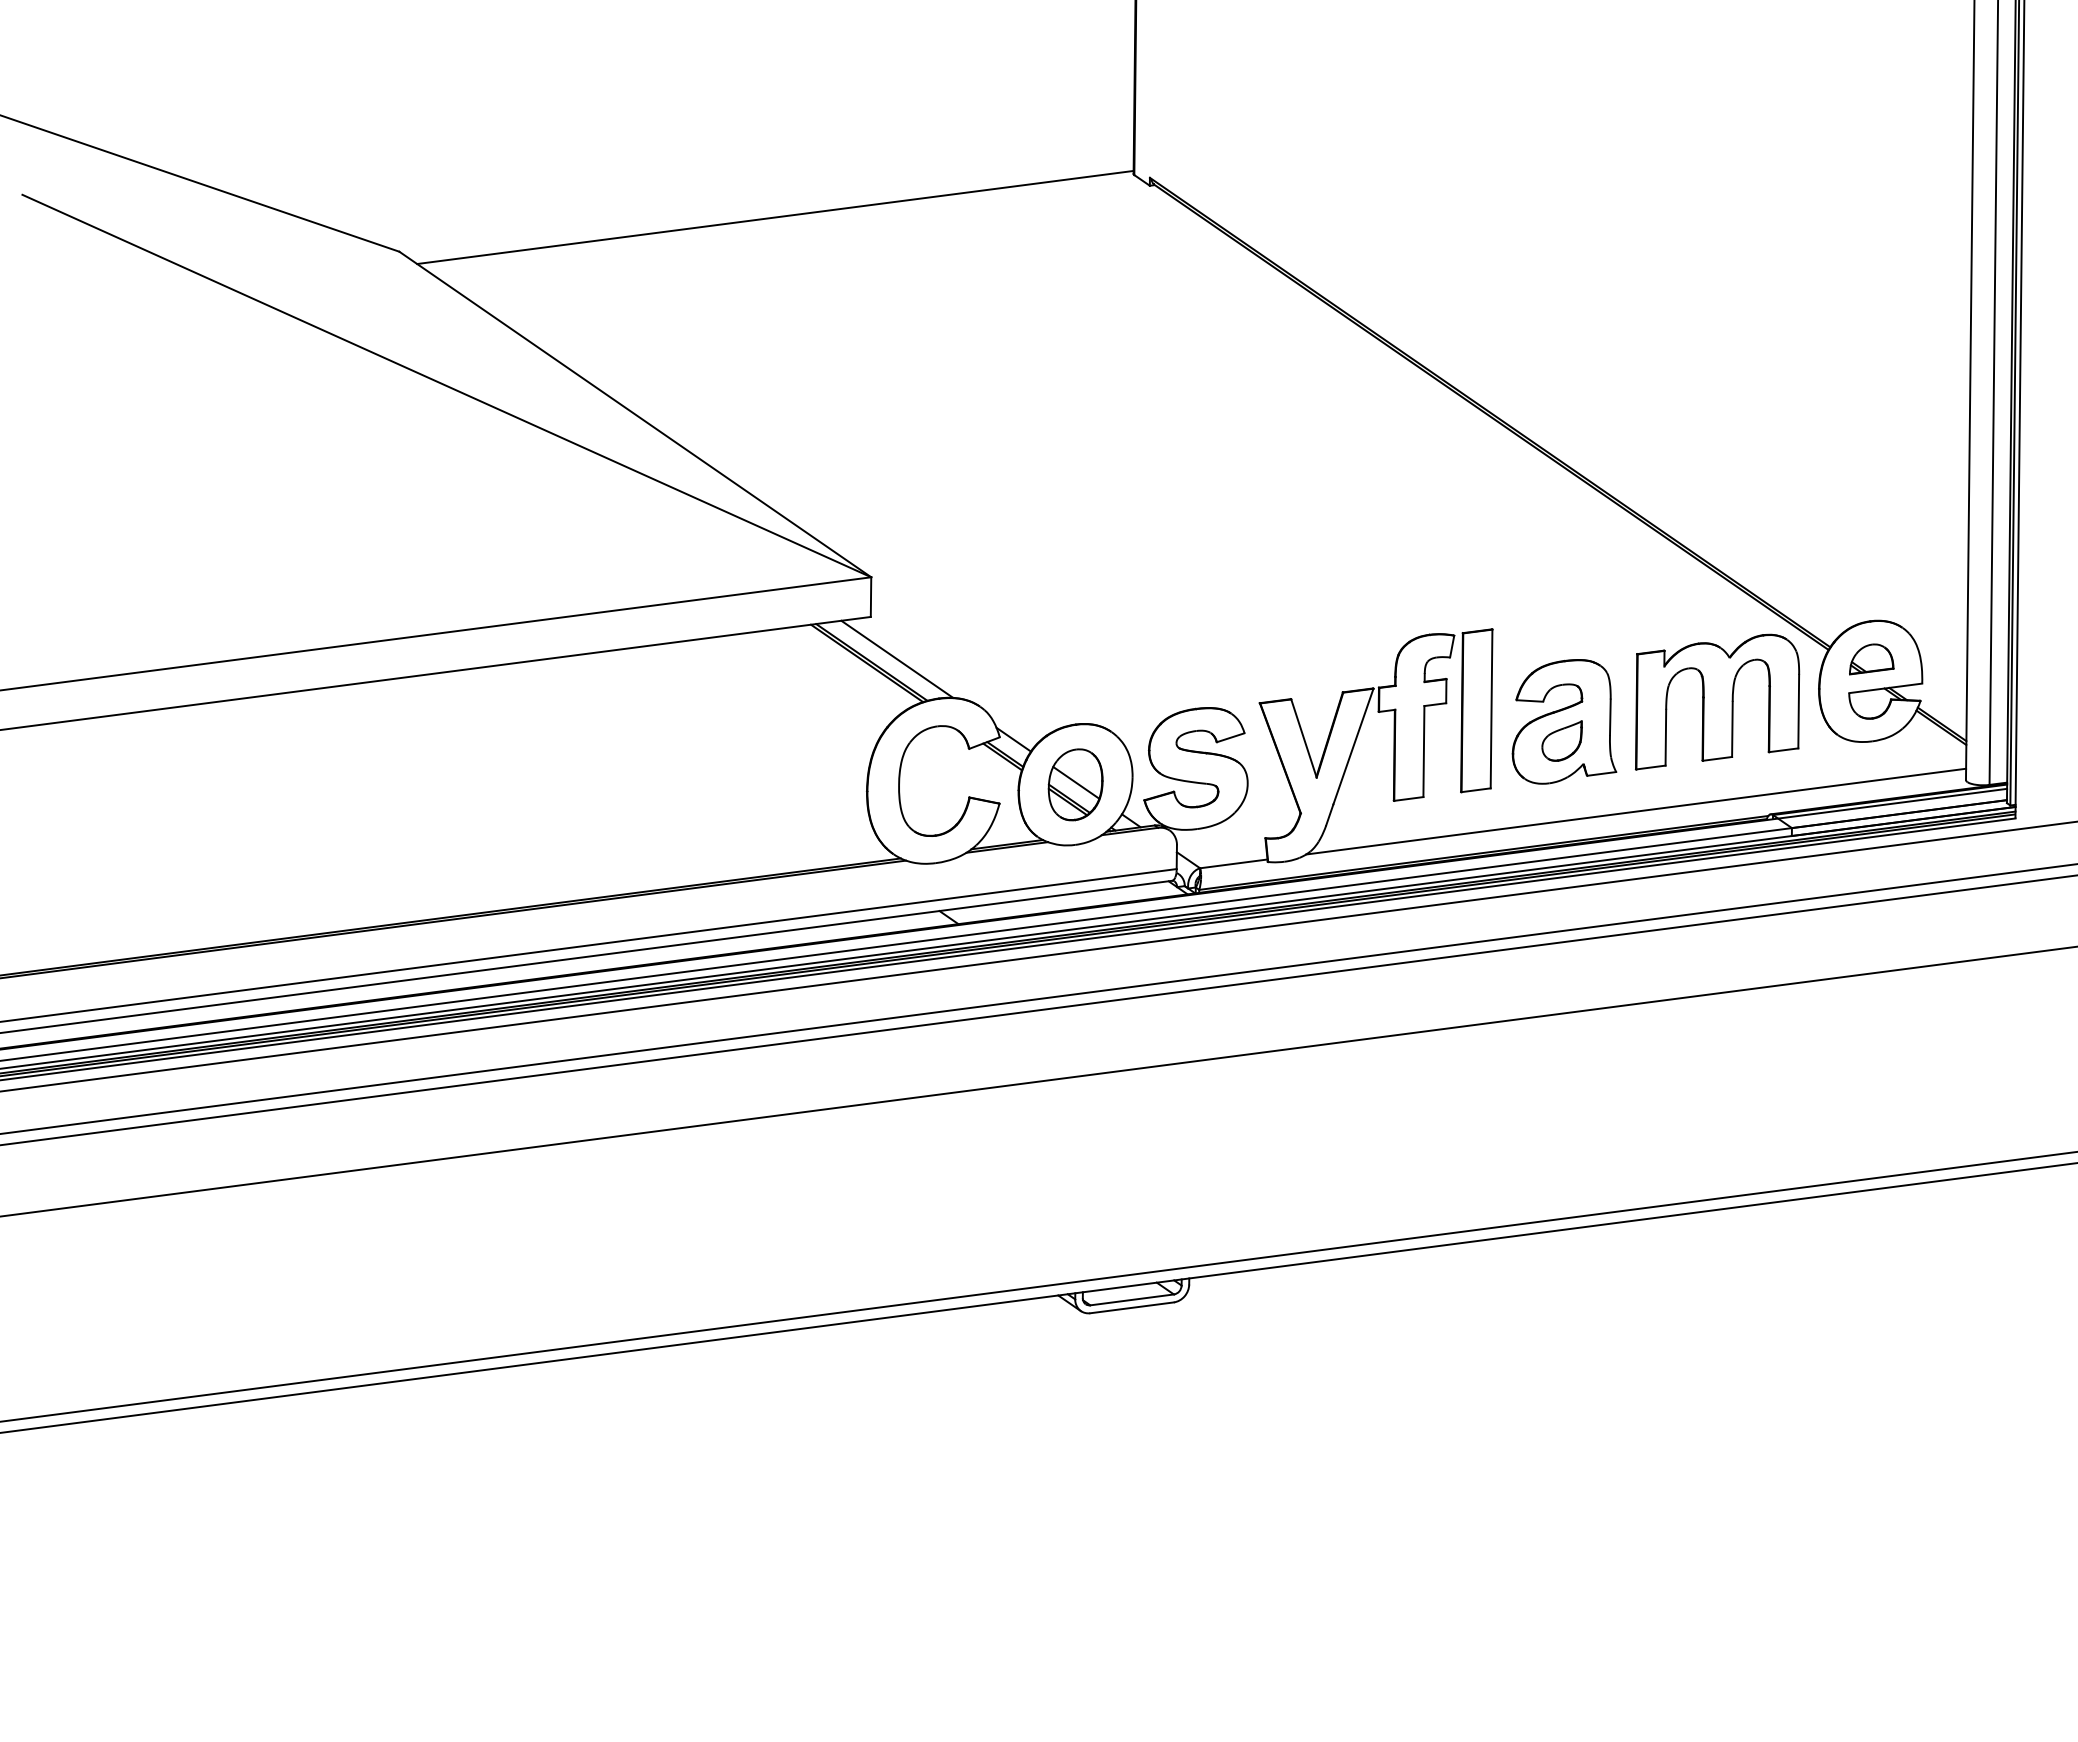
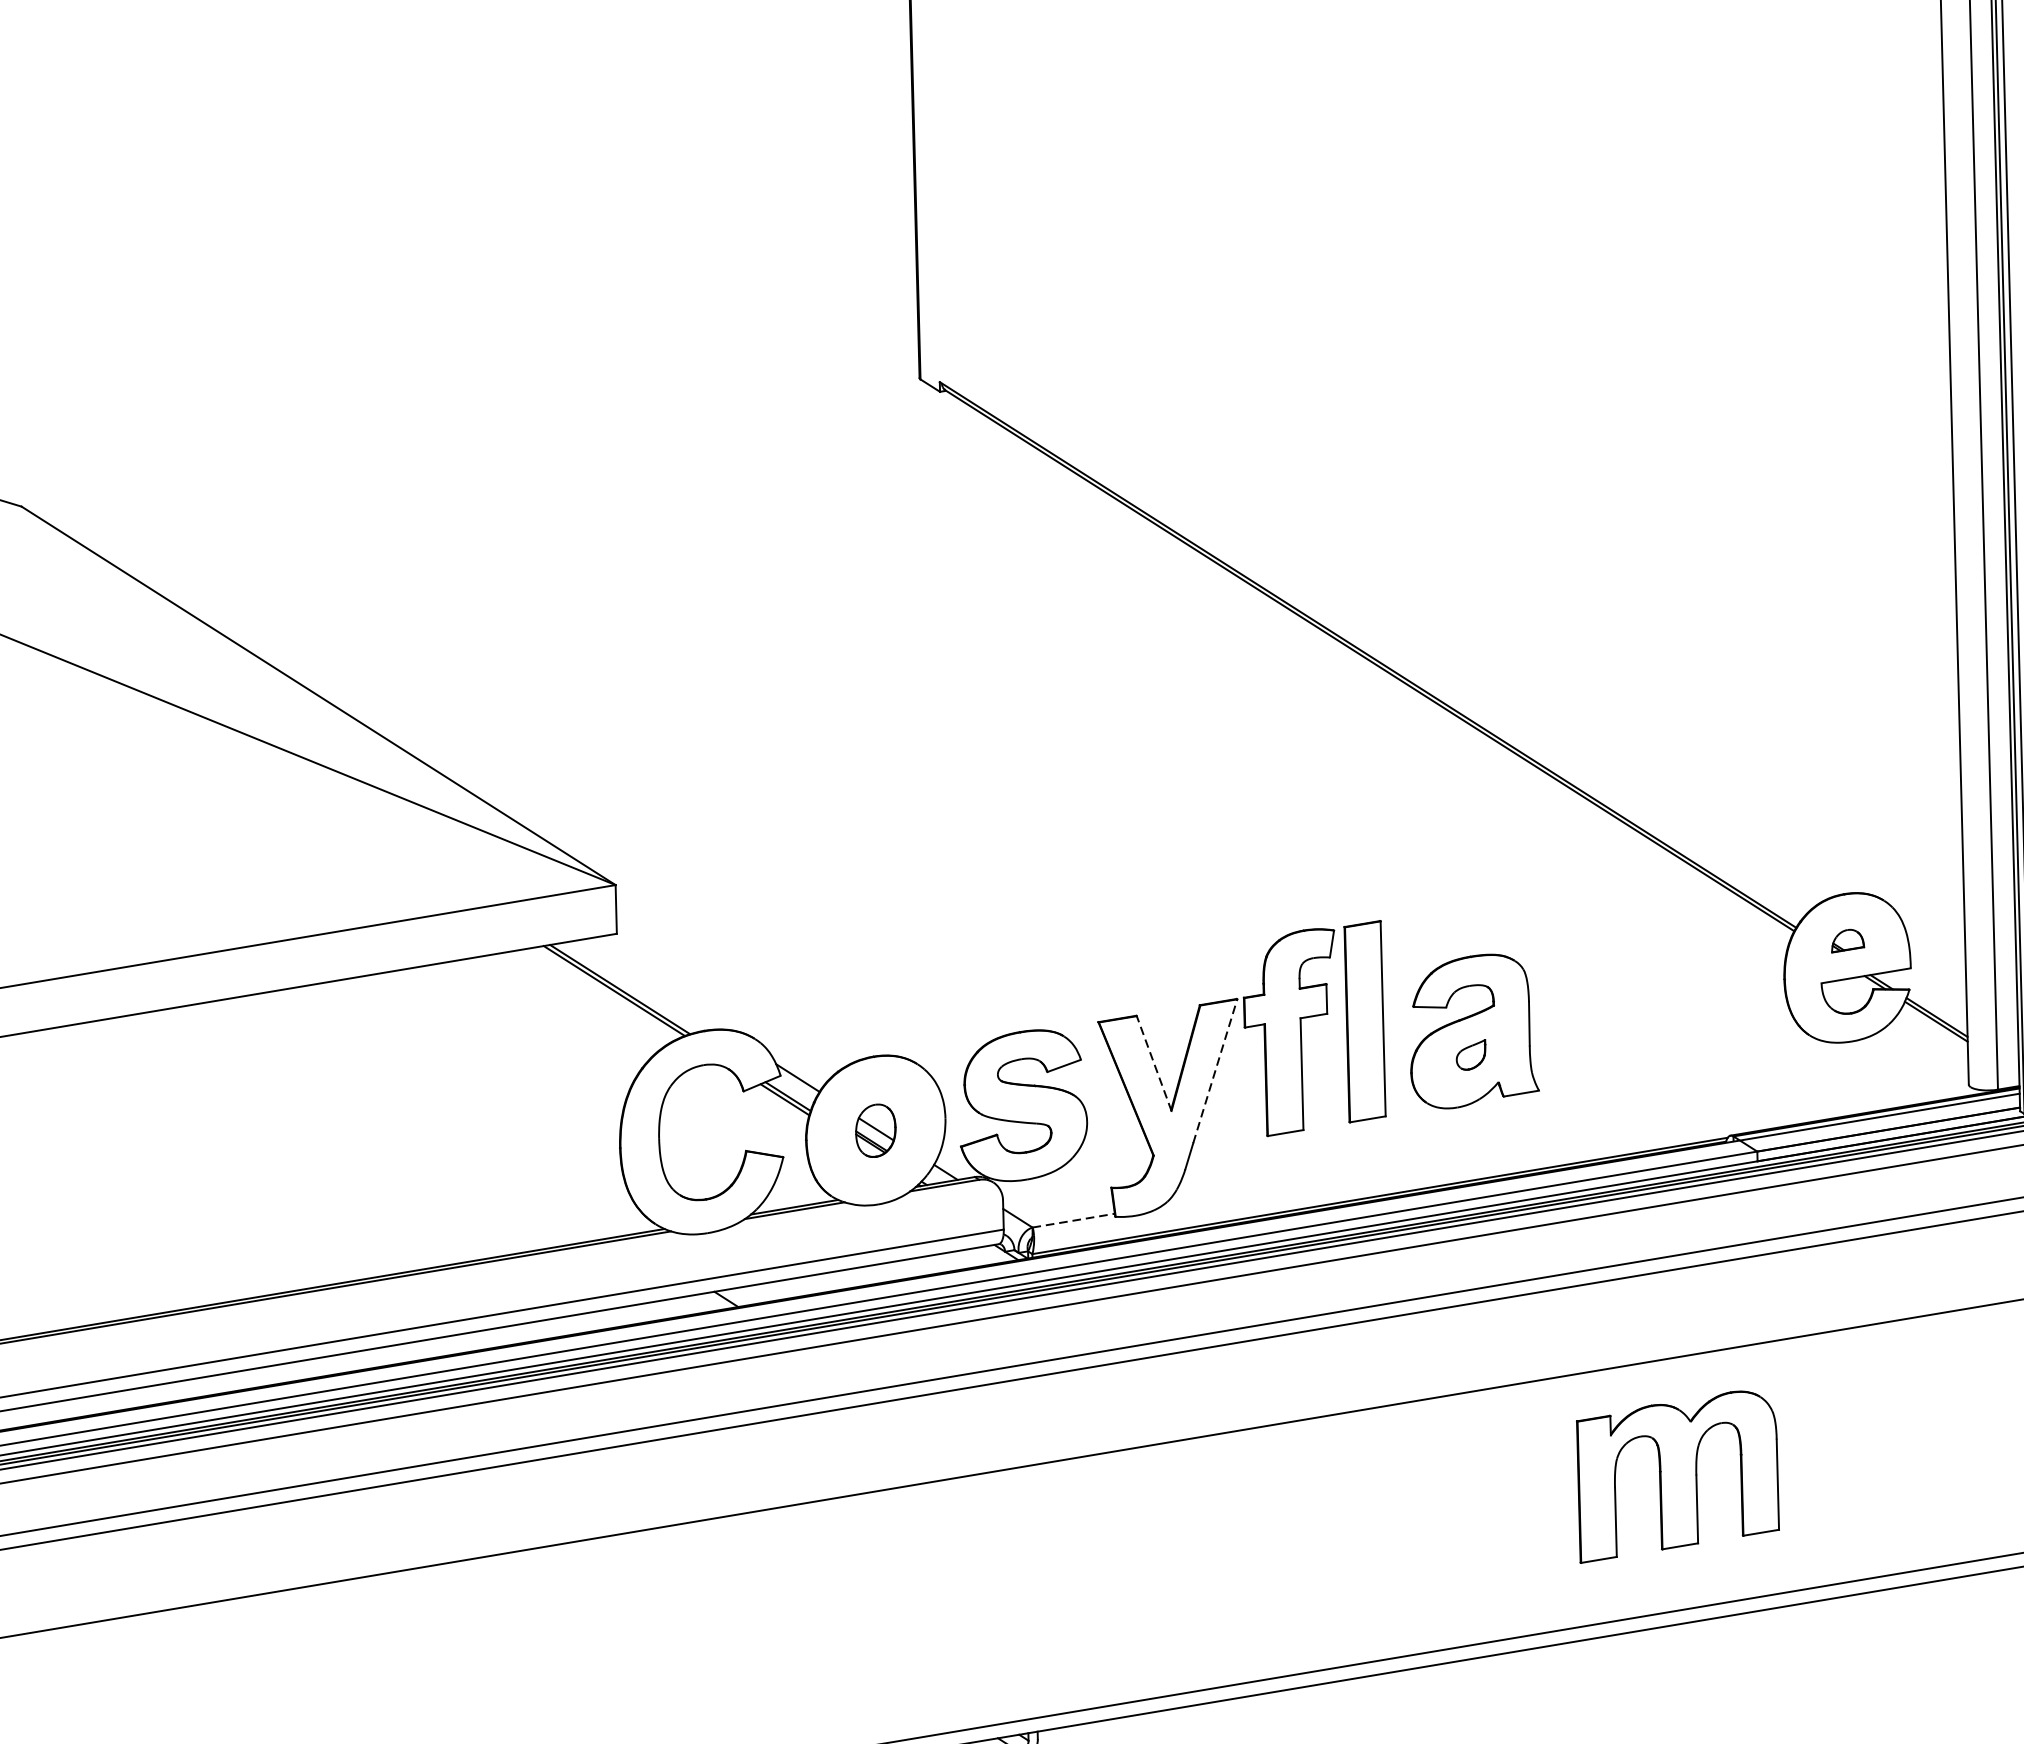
line: (775, 217) -> (481, 447), removed
line: (897, 658) -> (651, 983), removed
part: (1871, 659) -> (1847, 940), size x0.6
part: (1717, 701) -> (1677, 1475), moved
line: (1303, 738) -> (1153, 1063), solid -> dashed
part: (1561, 740) -> (1470, 1054), size x0.6
line: (1353, 746) -> (1215, 1071), solid -> dashed
part: (1075, 784) -> (875, 1130), size x0.6
line: (1636, 811) -> (1565, 1138), removed
line: (1233, 863) -> (1073, 1220), solid -> dashed

